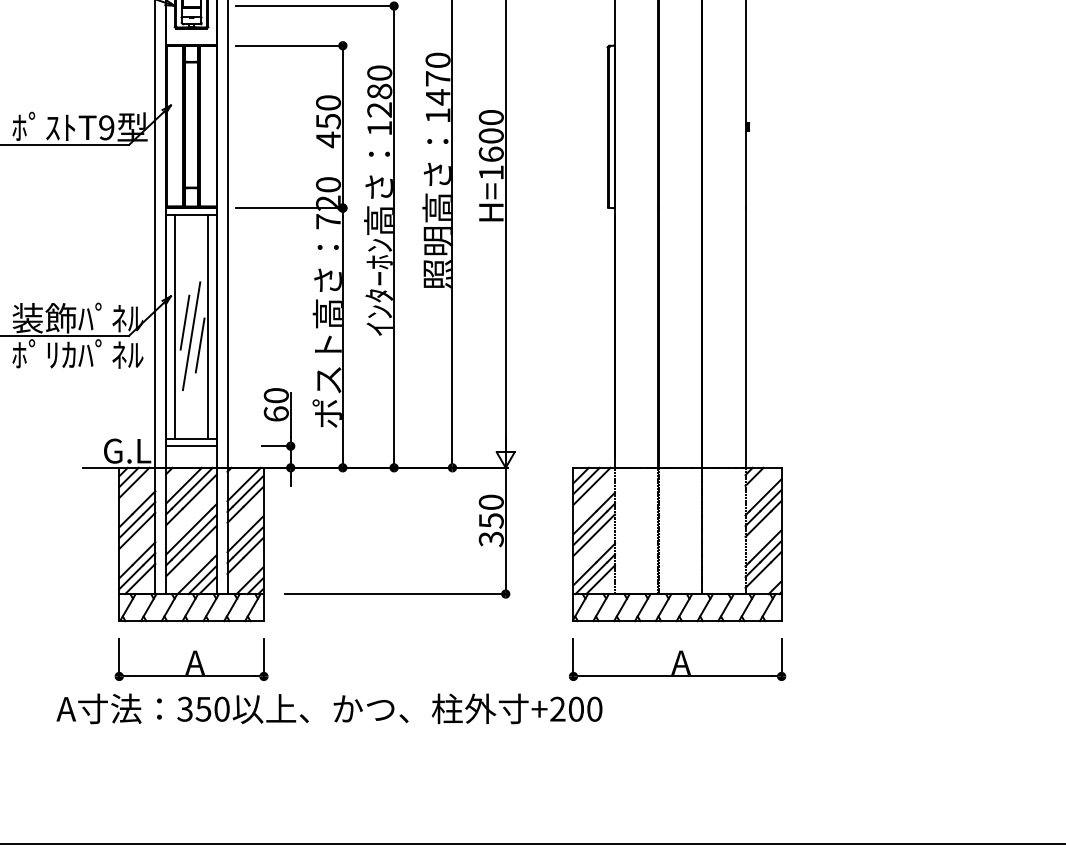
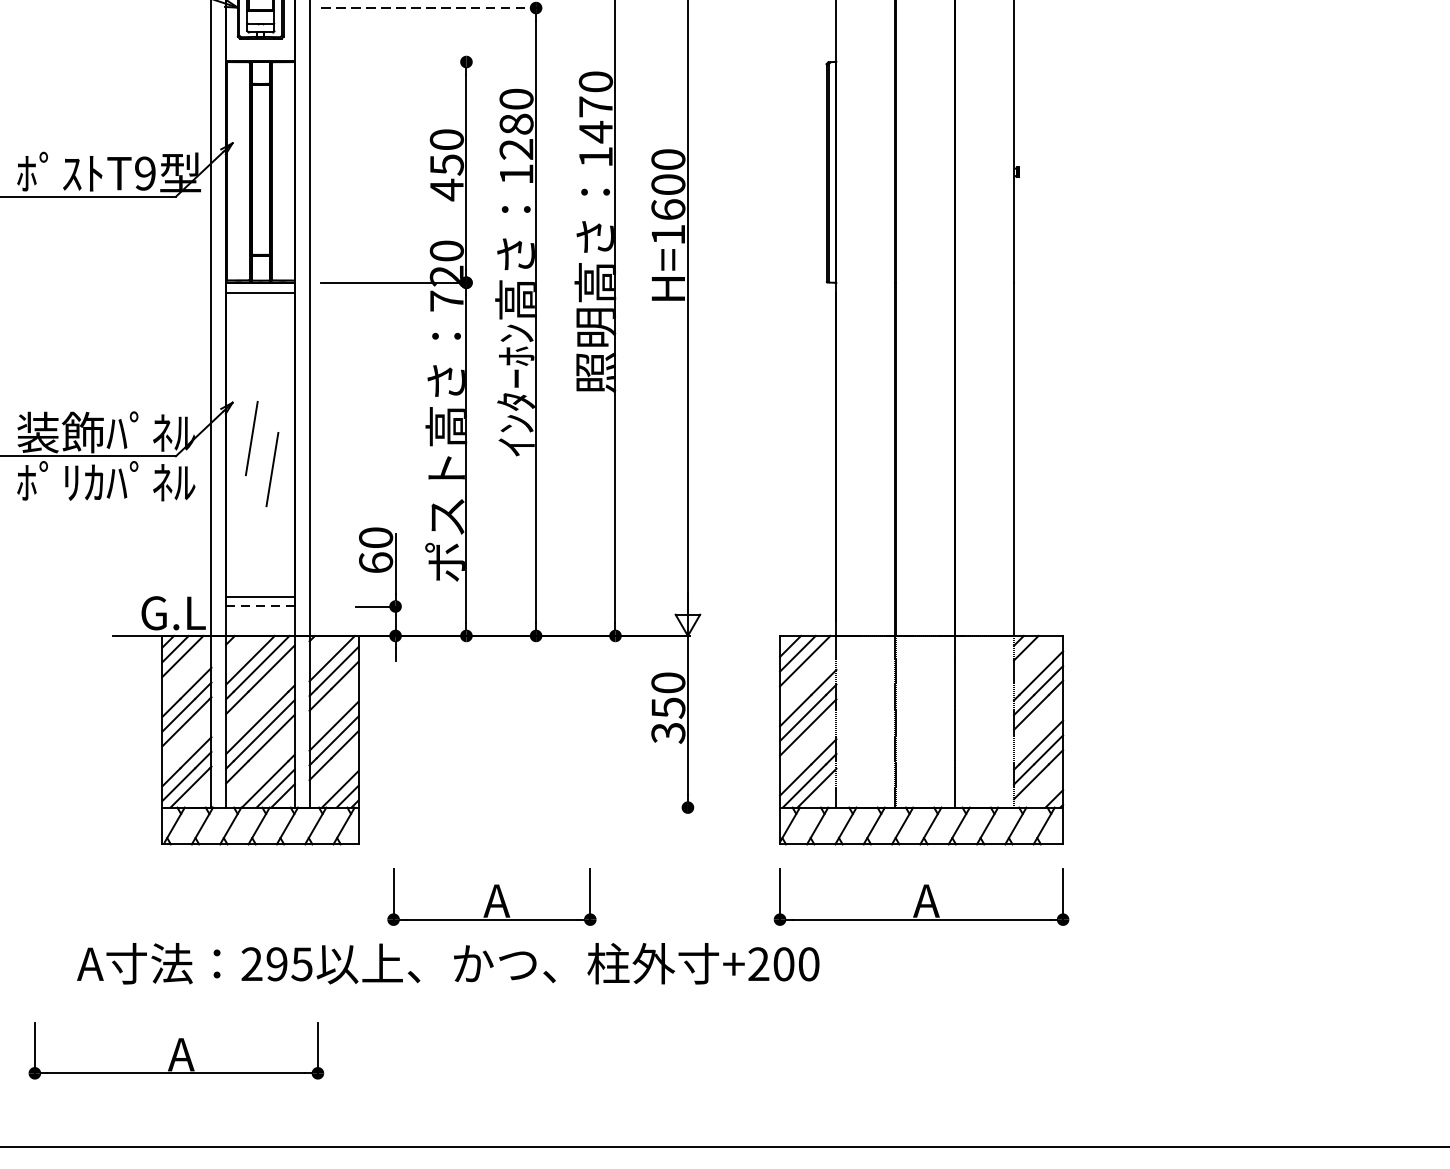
line: (316, 6) -> (430, 8), solid -> dashed
line: (290, 45) -> (395, 61), removed
line: (175, 326) -> (238, 443), removed
line: (207, 326) -> (282, 443), removed
line: (191, 336) -> (260, 457), removed
line: (191, 445) -> (260, 605), solid -> dashed
line: (396, 594) -> (539, 808), removed
part: (191, 659) -> (491, 896), moved
text: (203, 708) -> (276, 963), 350 -> 295
part: (129, 772) -> (176, 1050), added

